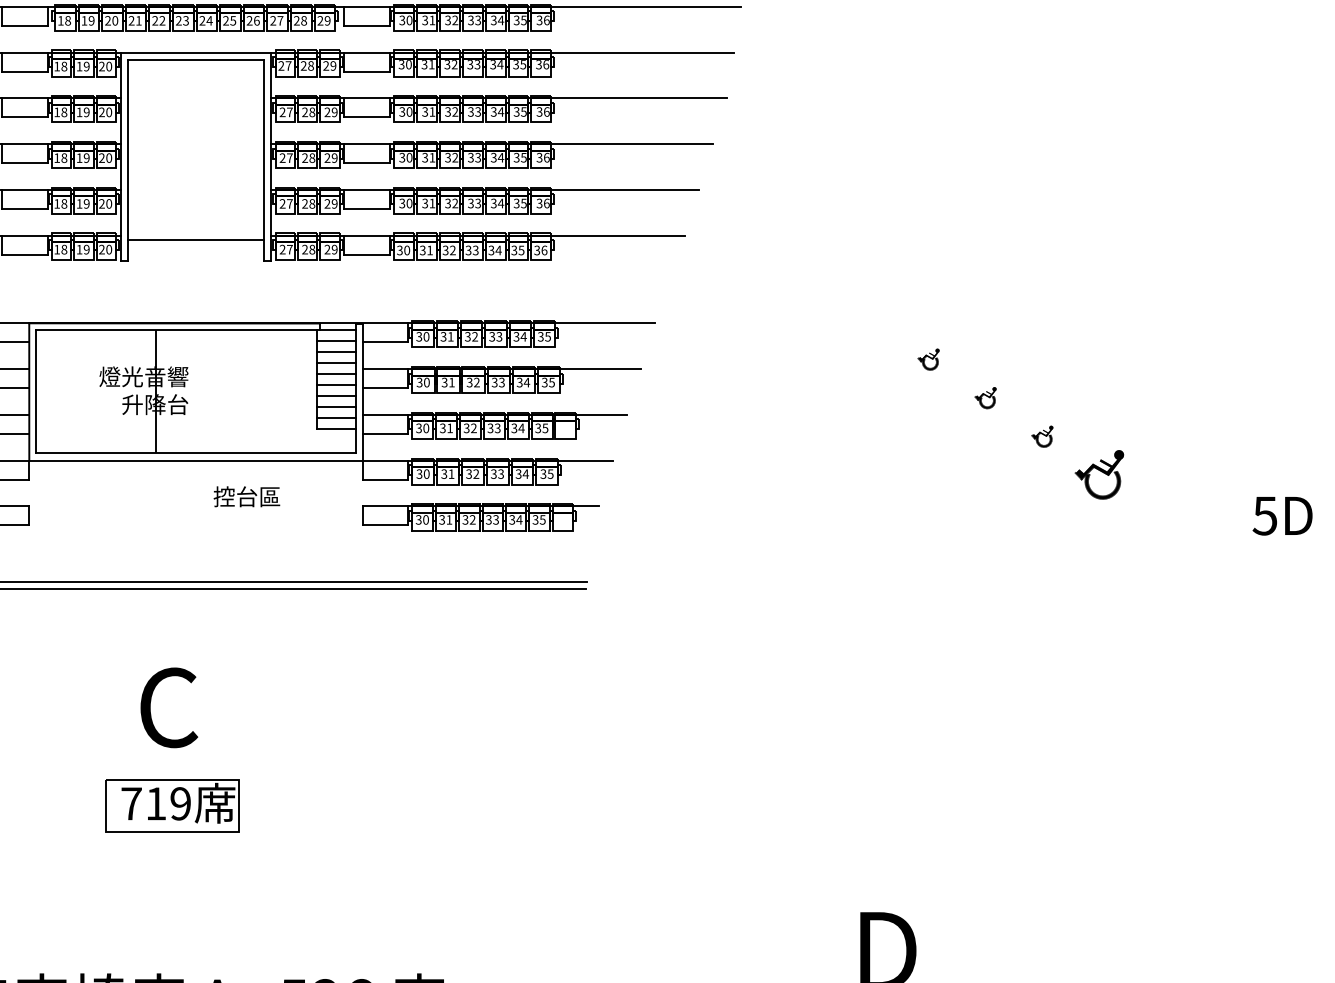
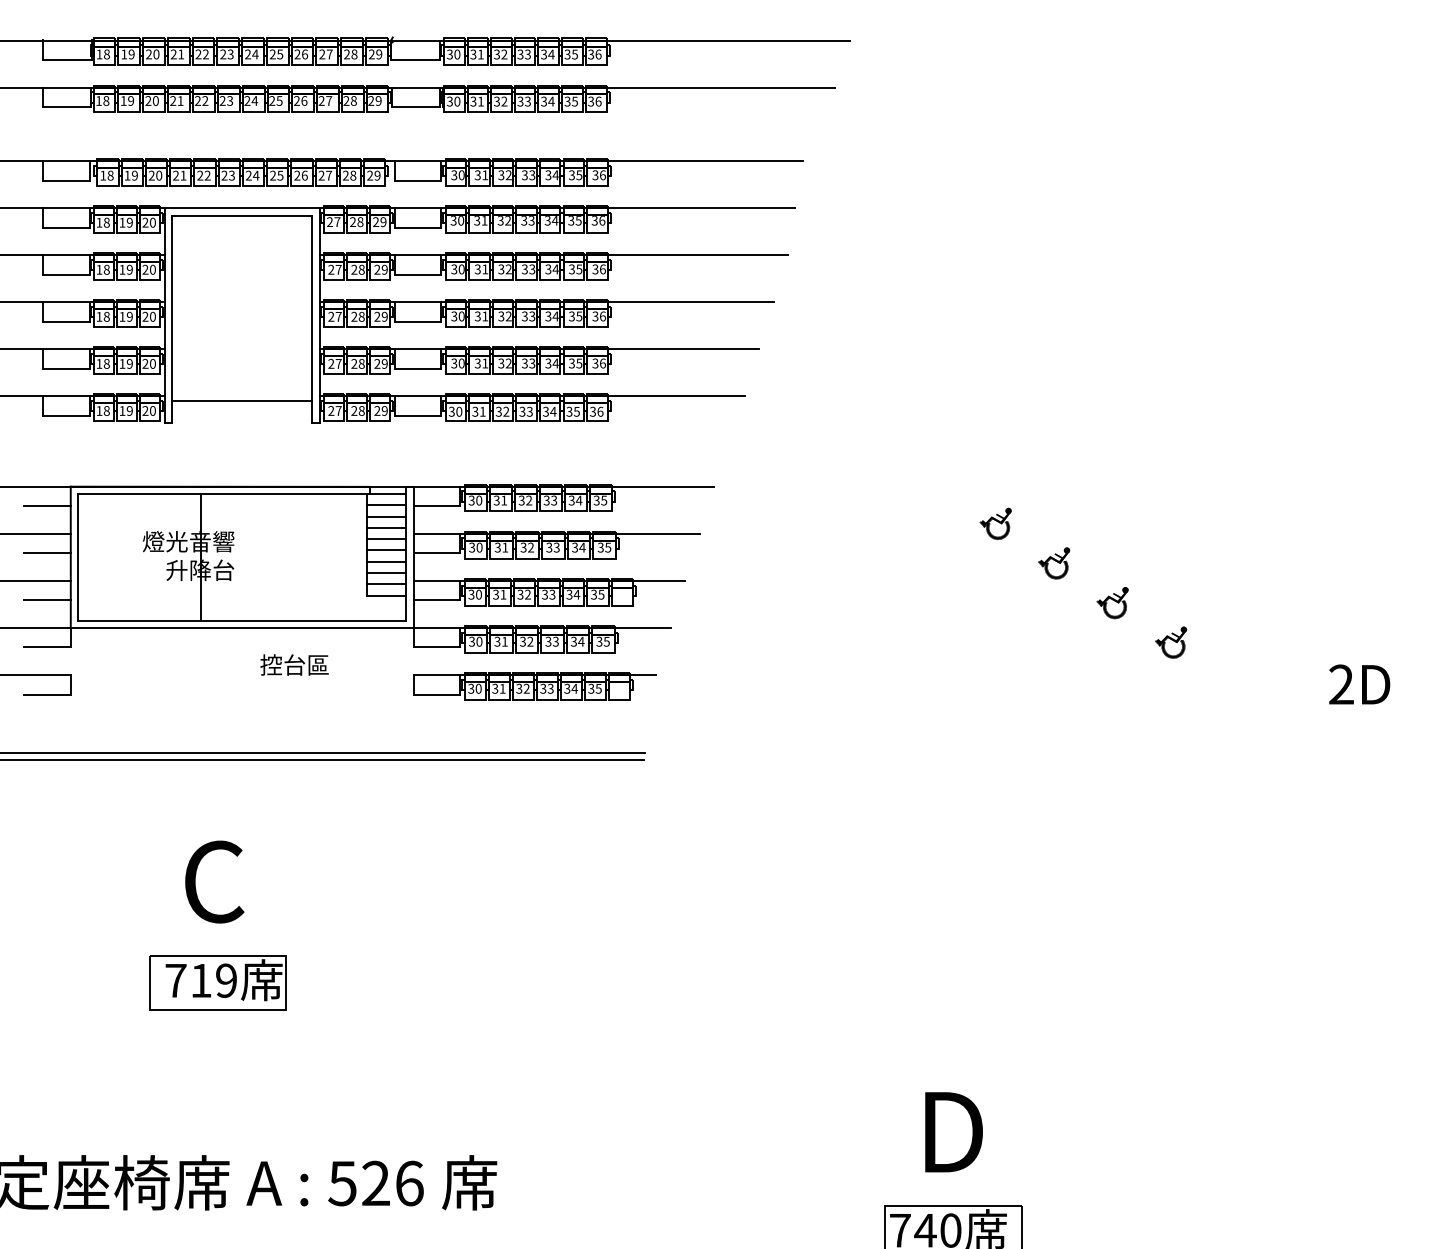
part: (928, 359) -> (995, 523), size x1.43
part: (986, 398) -> (1054, 563), size x1.43
part: (1042, 436) -> (1112, 603), size x1.43
part: (1099, 474) -> (1171, 642), size x0.62
text: (1264, 515) -> (1340, 684), 5D -> 2D

